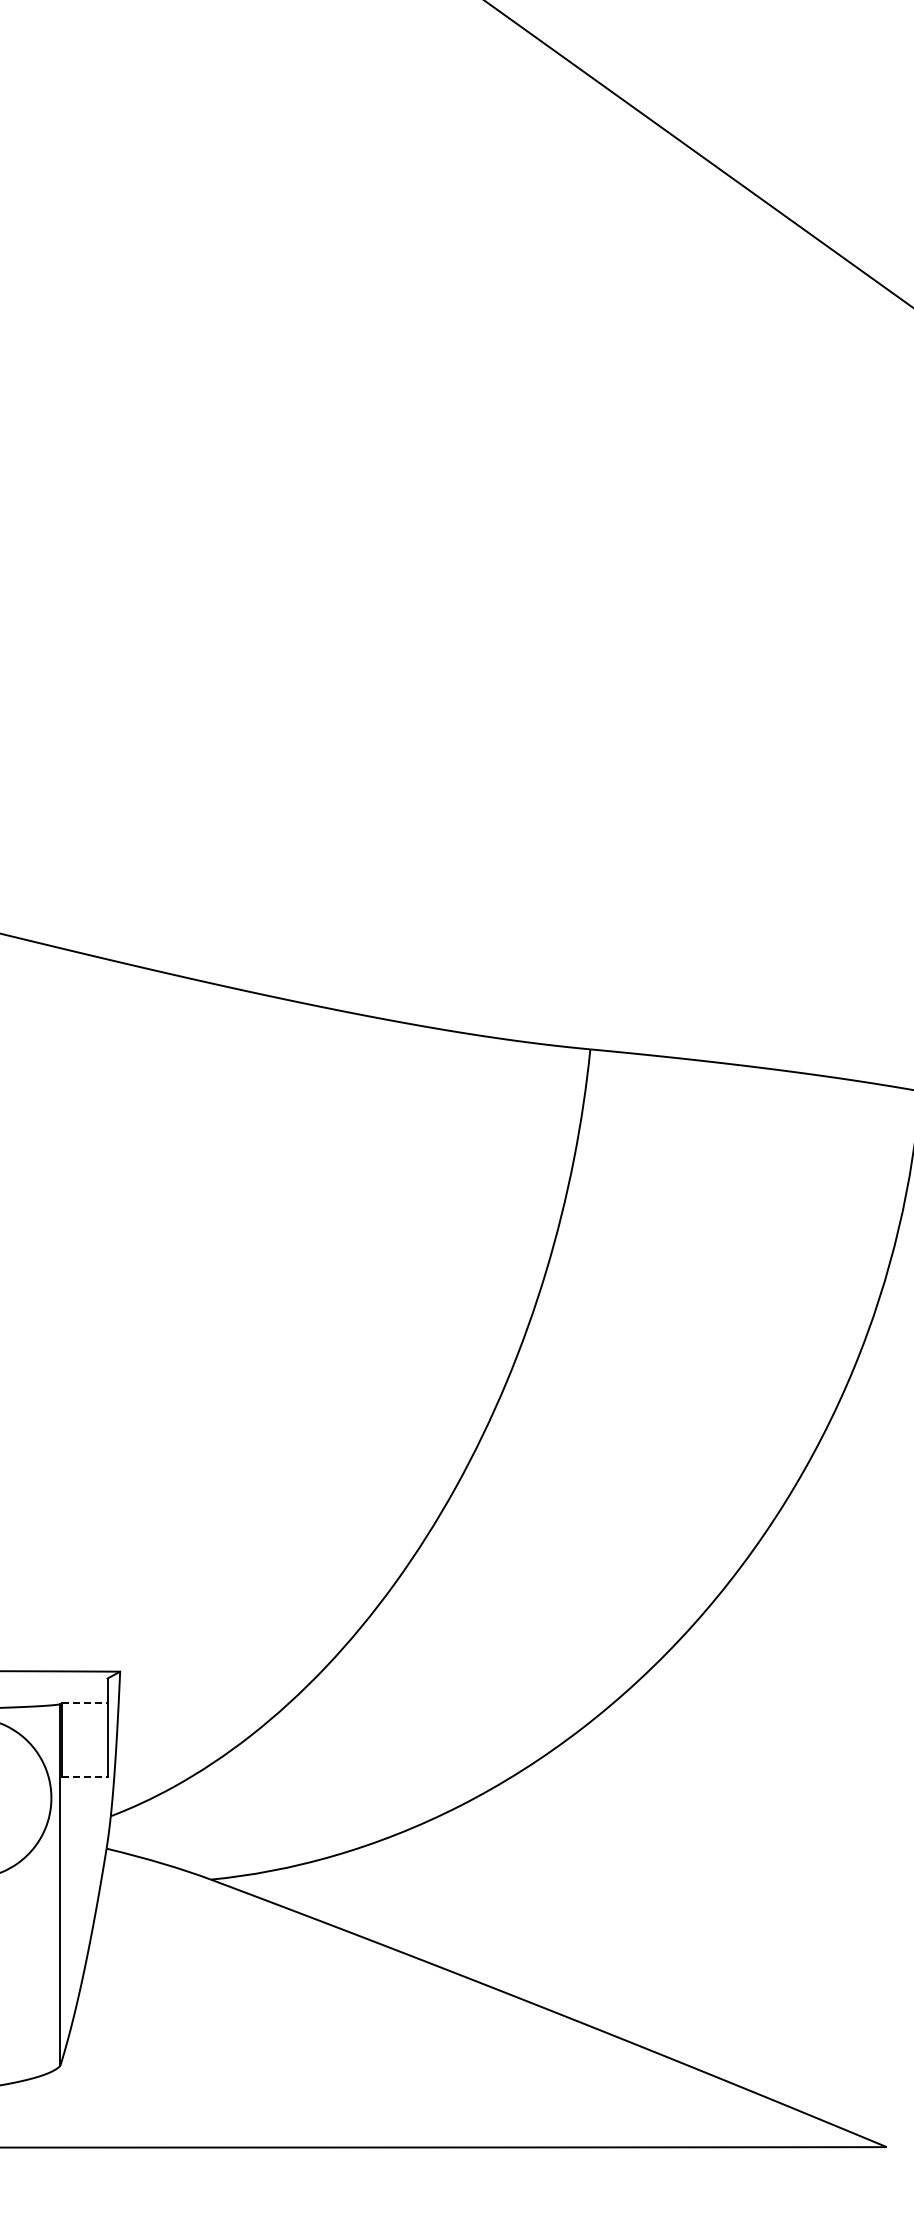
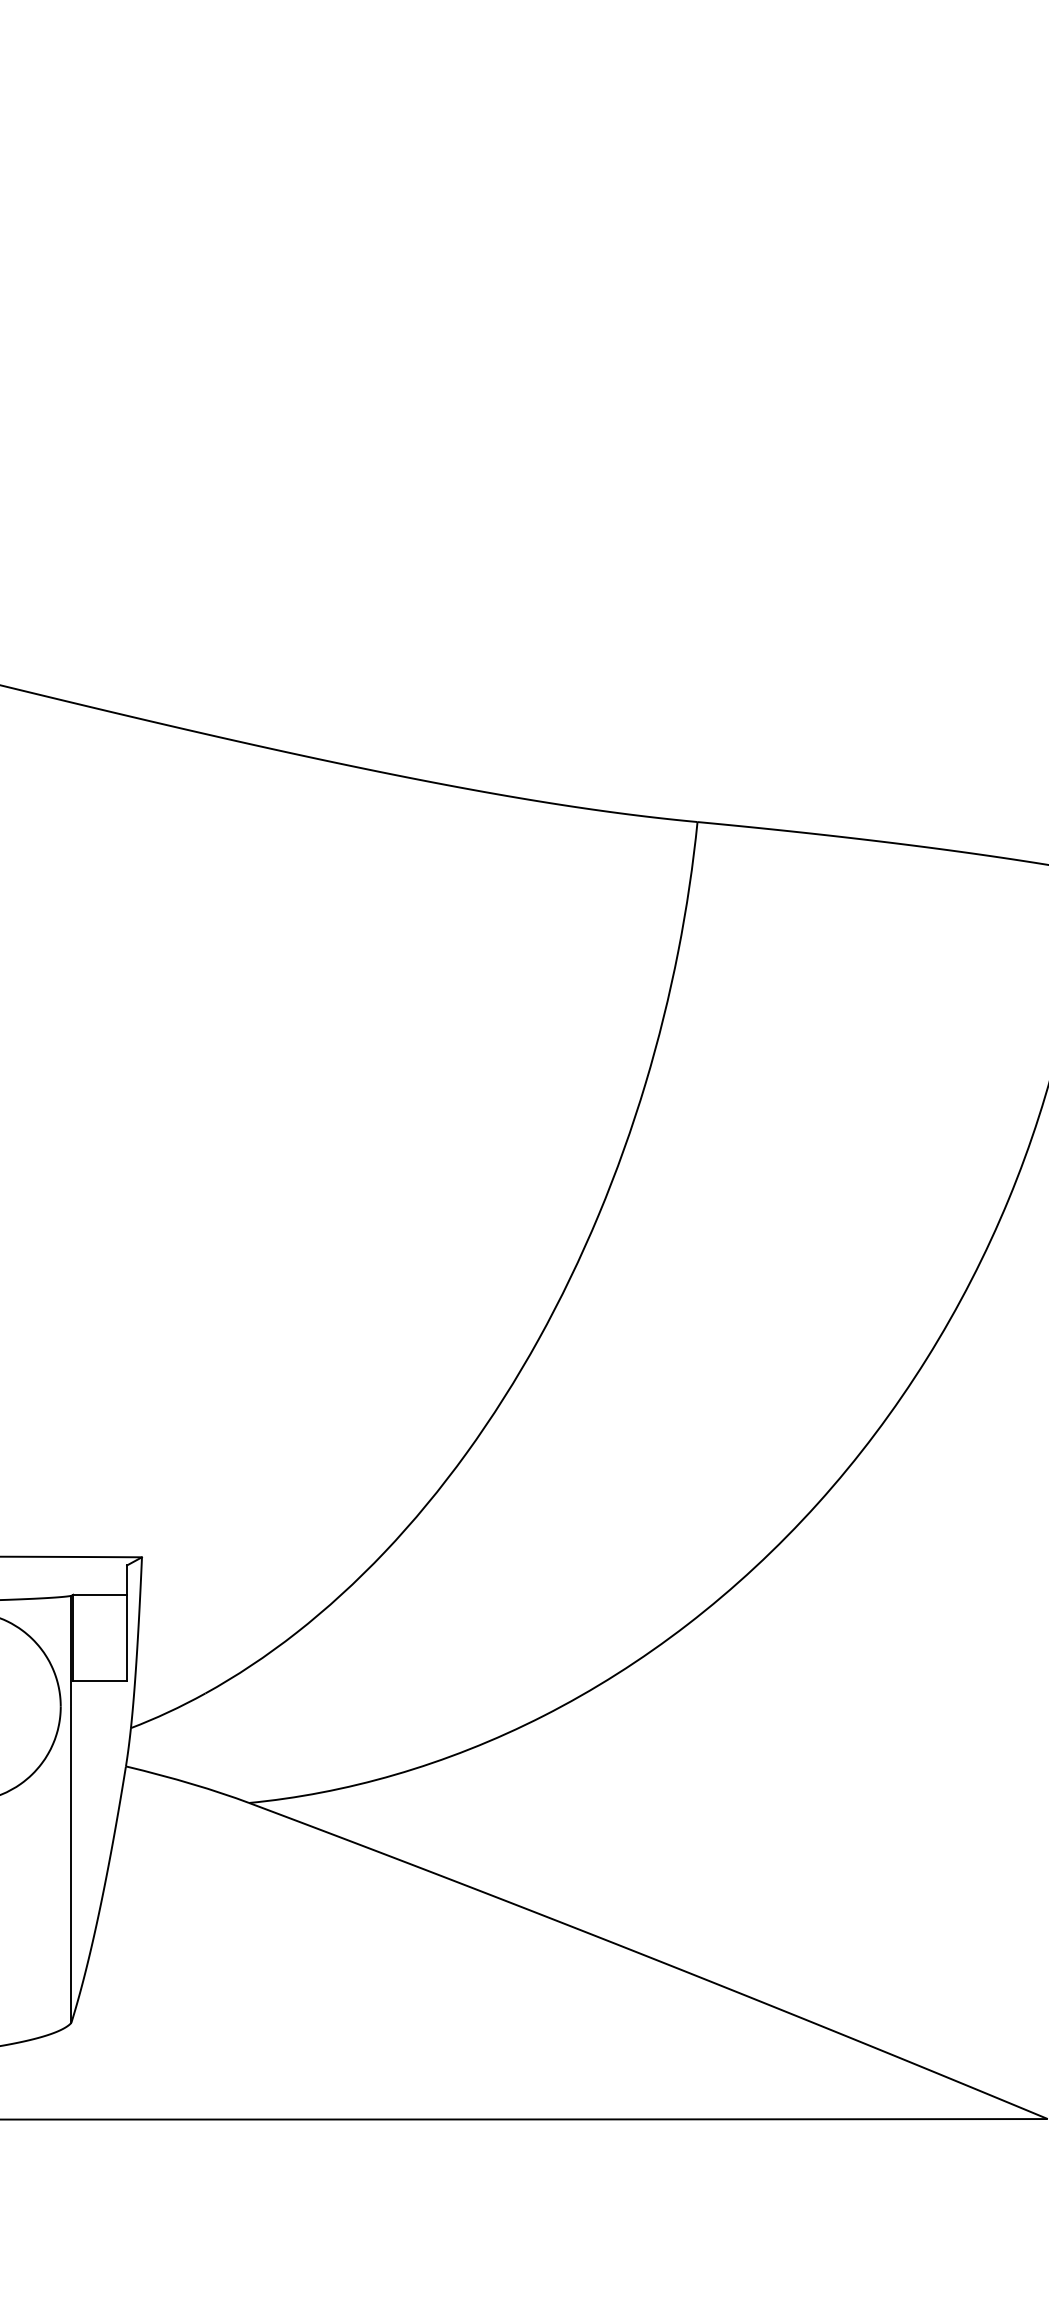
line: (84, 1703) -> (99, 1594), dashed -> solid
line: (84, 1776) -> (99, 1681), dashed -> solid

